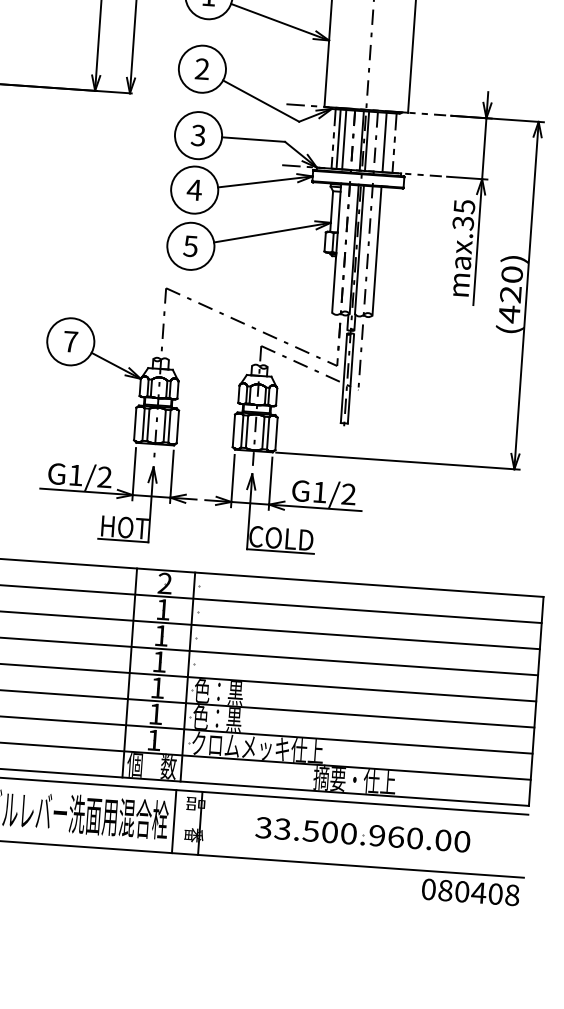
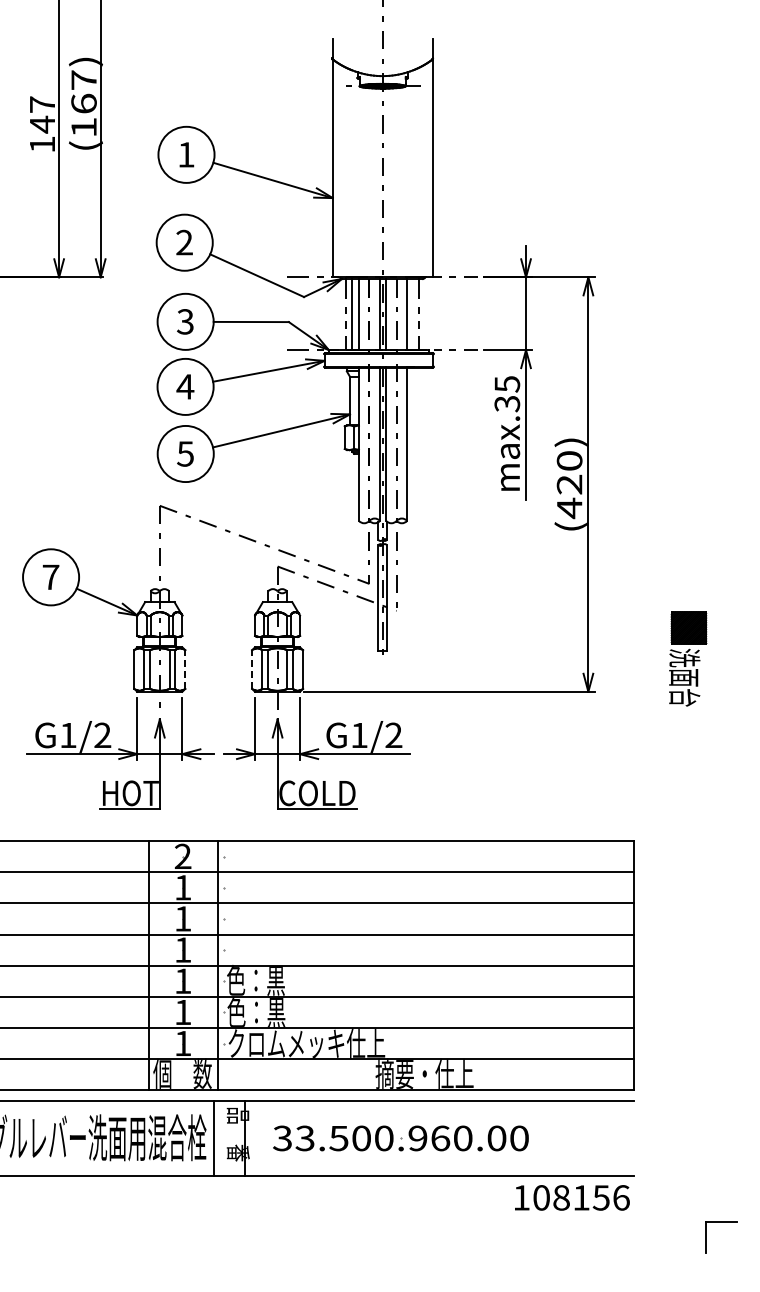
line: (178, 426) -> (185, 669), solid -> dashed
line: (234, 430) -> (252, 669), solid -> dashed
part: (362, 834) -> (400, 1138), moved
text: (470, 892) -> (571, 1197), 080408 -> 108156

